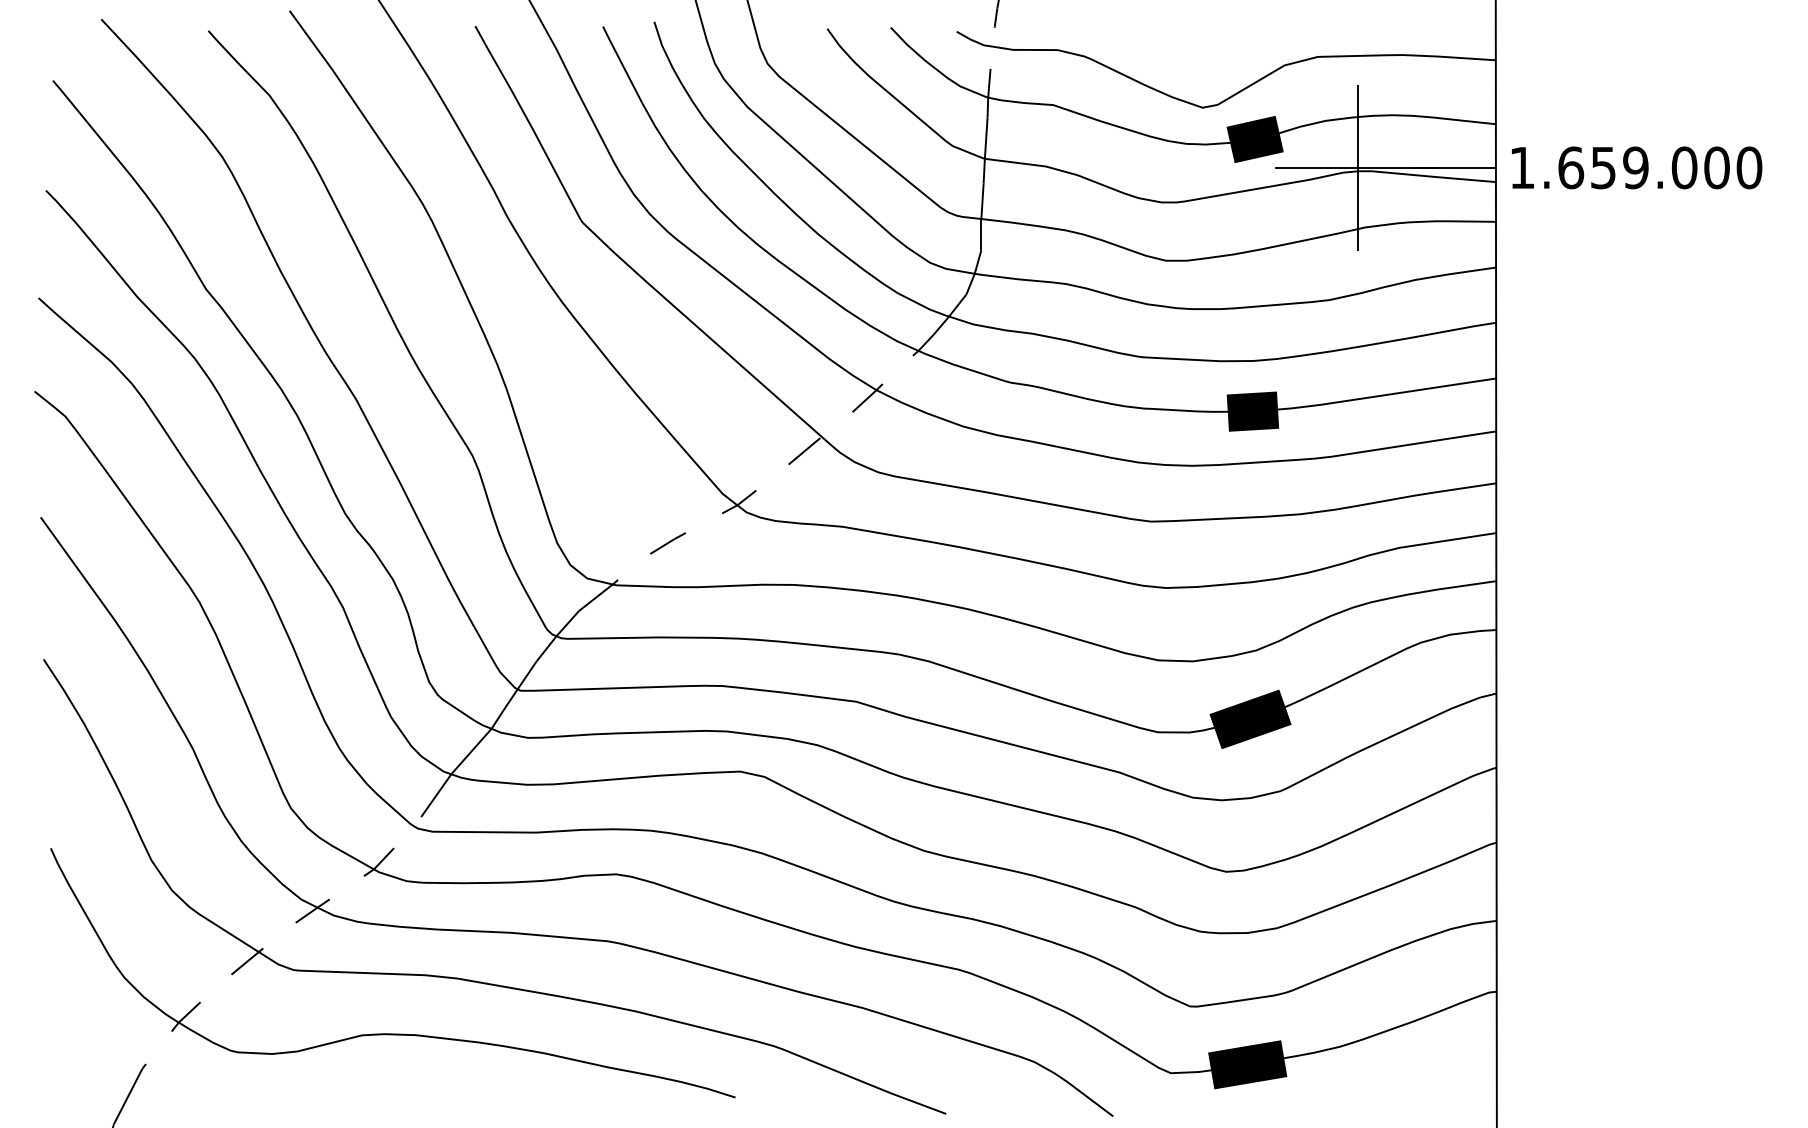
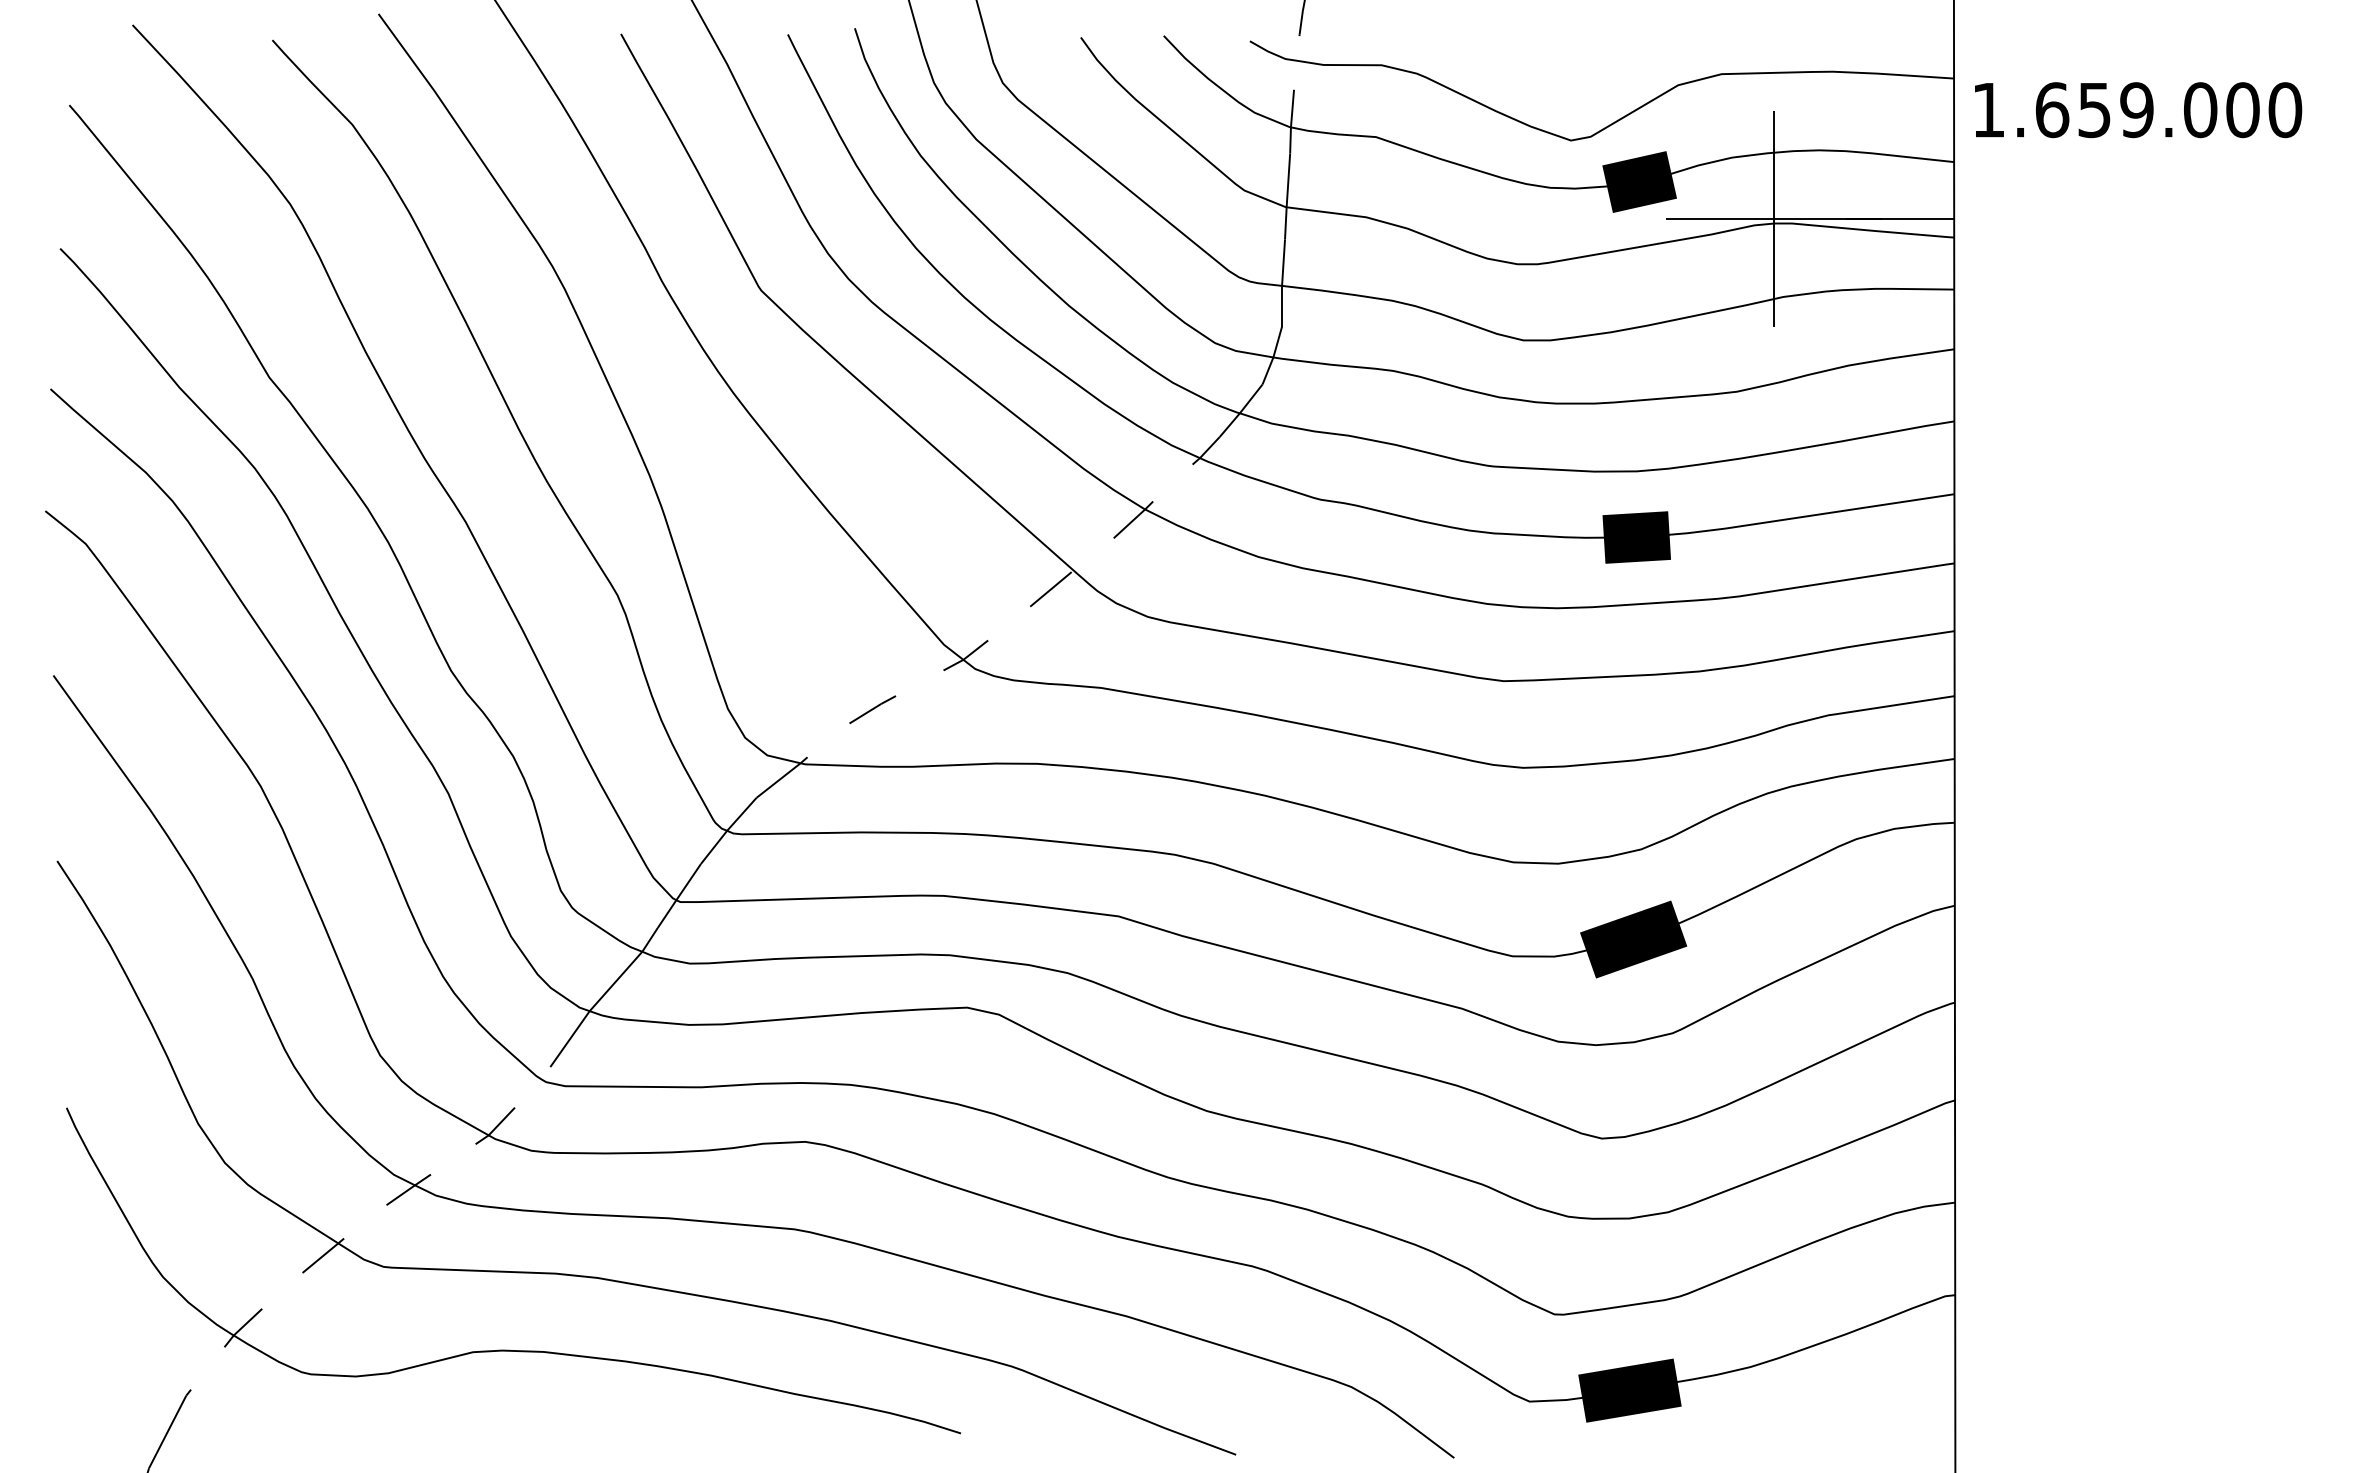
text: (1637, 168) -> (2138, 110), moved

